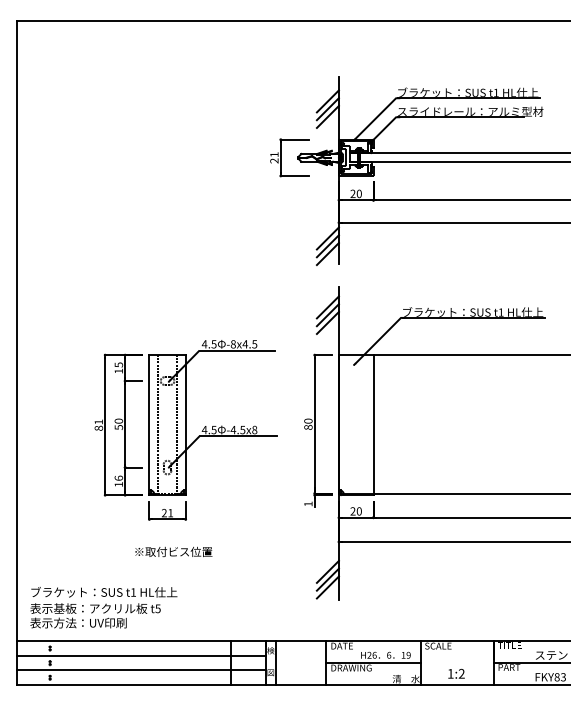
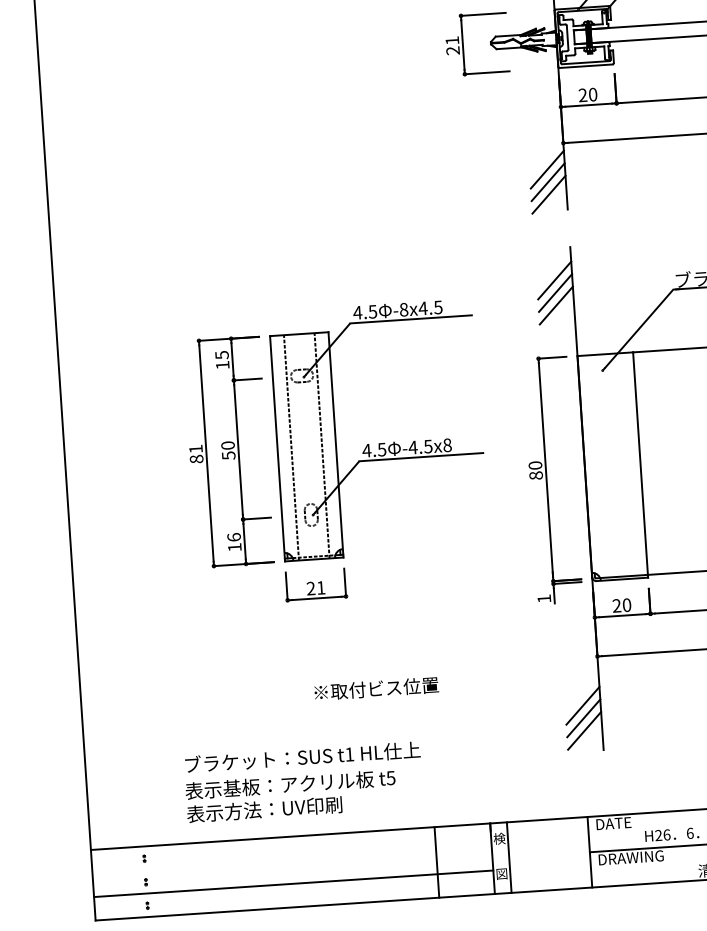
part: (185, 430) -> (336, 453), moved
text: (173, 551) -> (375, 688), moved
text: (103, 607) -> (303, 781), moved
line: (141, 655) -> (292, 860), removed

